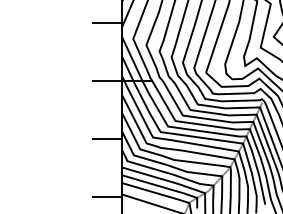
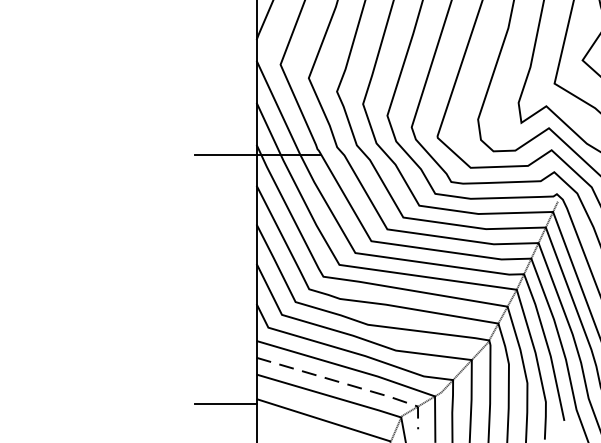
line: (107, 22) -> (225, 29), removed
line: (107, 138) -> (225, 278), removed
line: (166, 188) -> (352, 386), solid -> dashed

